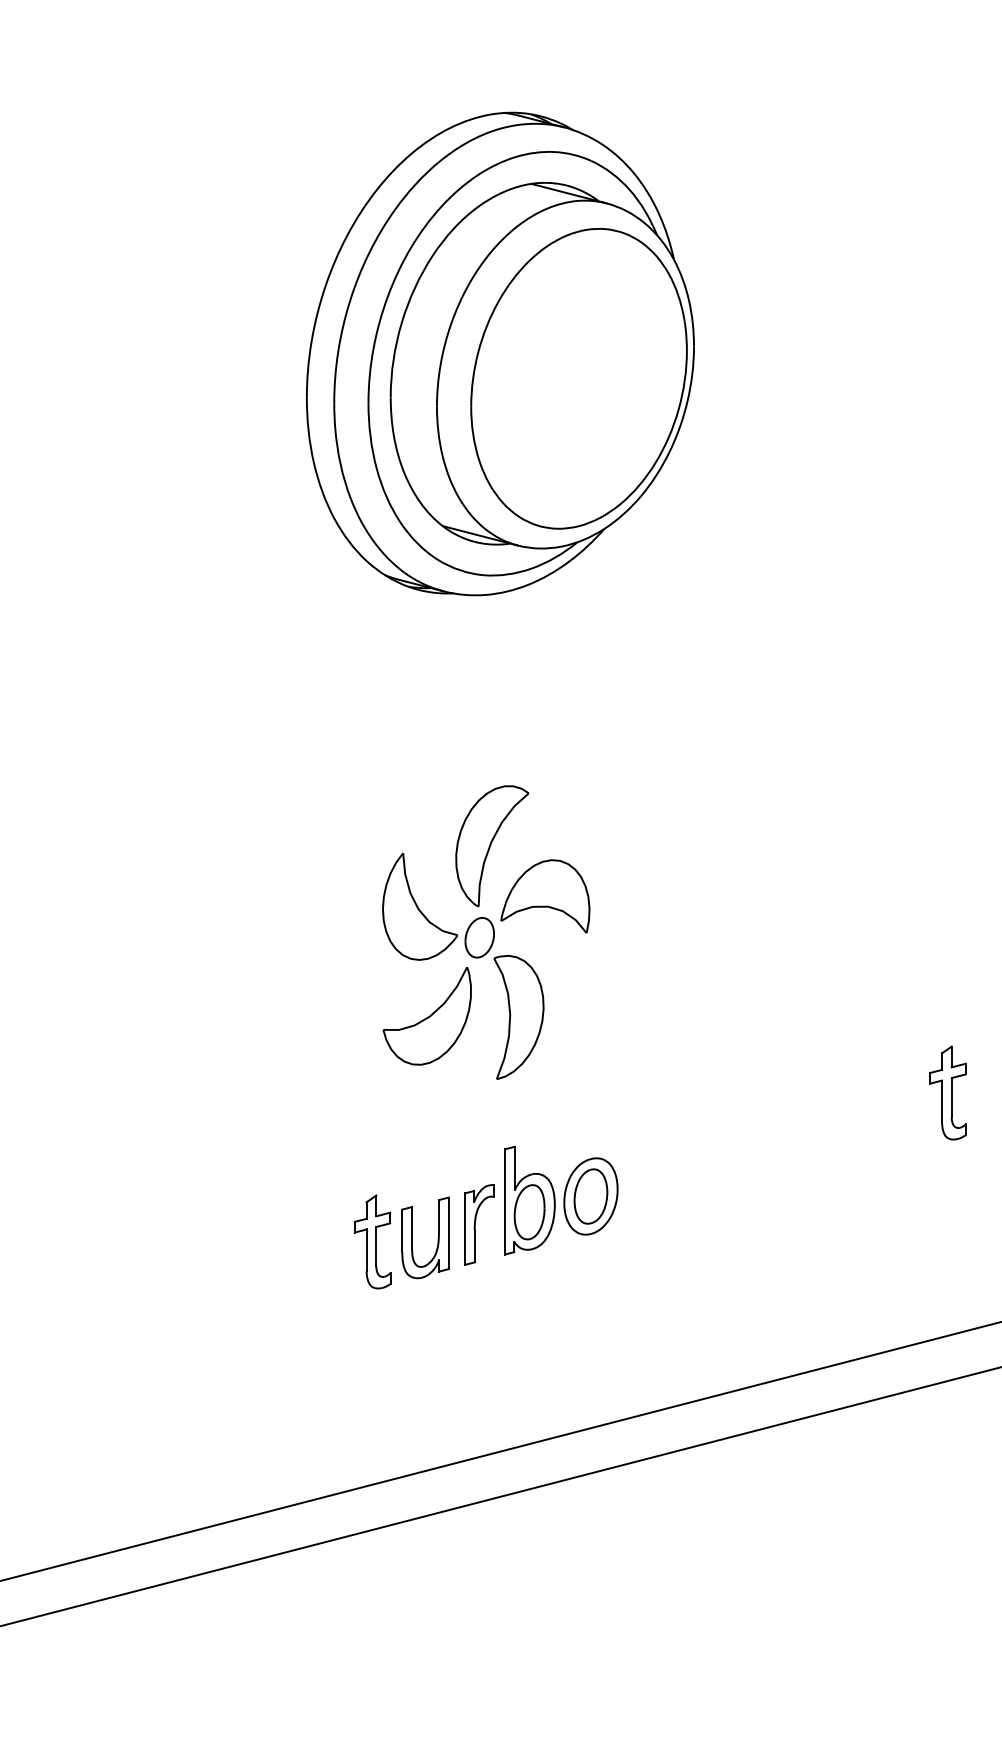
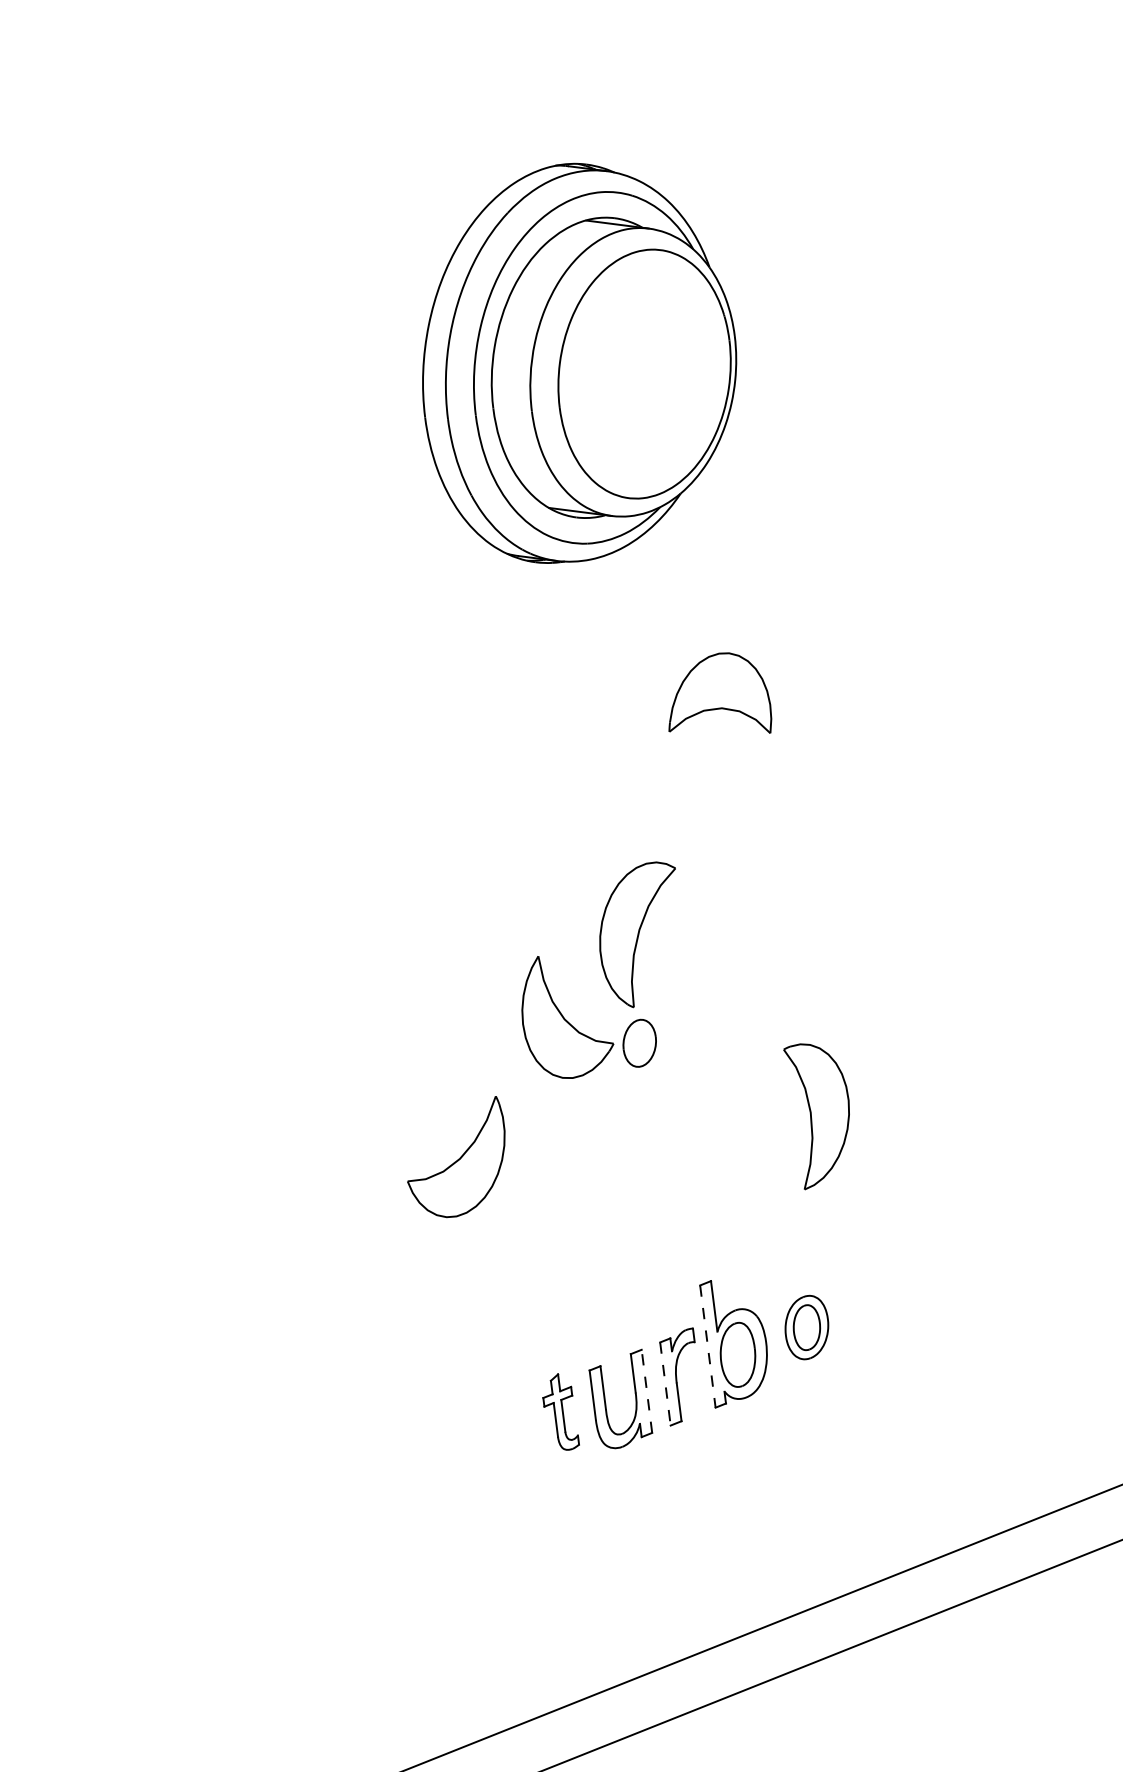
part: (500, 353) -> (578, 361), size x0.7
part: (545, 896) -> (717, 696), moved
part: (426, 1016) -> (455, 1159), moved
part: (518, 1016) -> (820, 1113), moved
part: (590, 1196) -> (806, 1327), size x0.7
line: (505, 1201) -> (708, 1345), solid -> dashed
line: (465, 1229) -> (665, 1384), solid -> dashed
line: (448, 1233) -> (646, 1391), solid -> dashed
part: (372, 1241) -> (559, 1411), size x0.7

